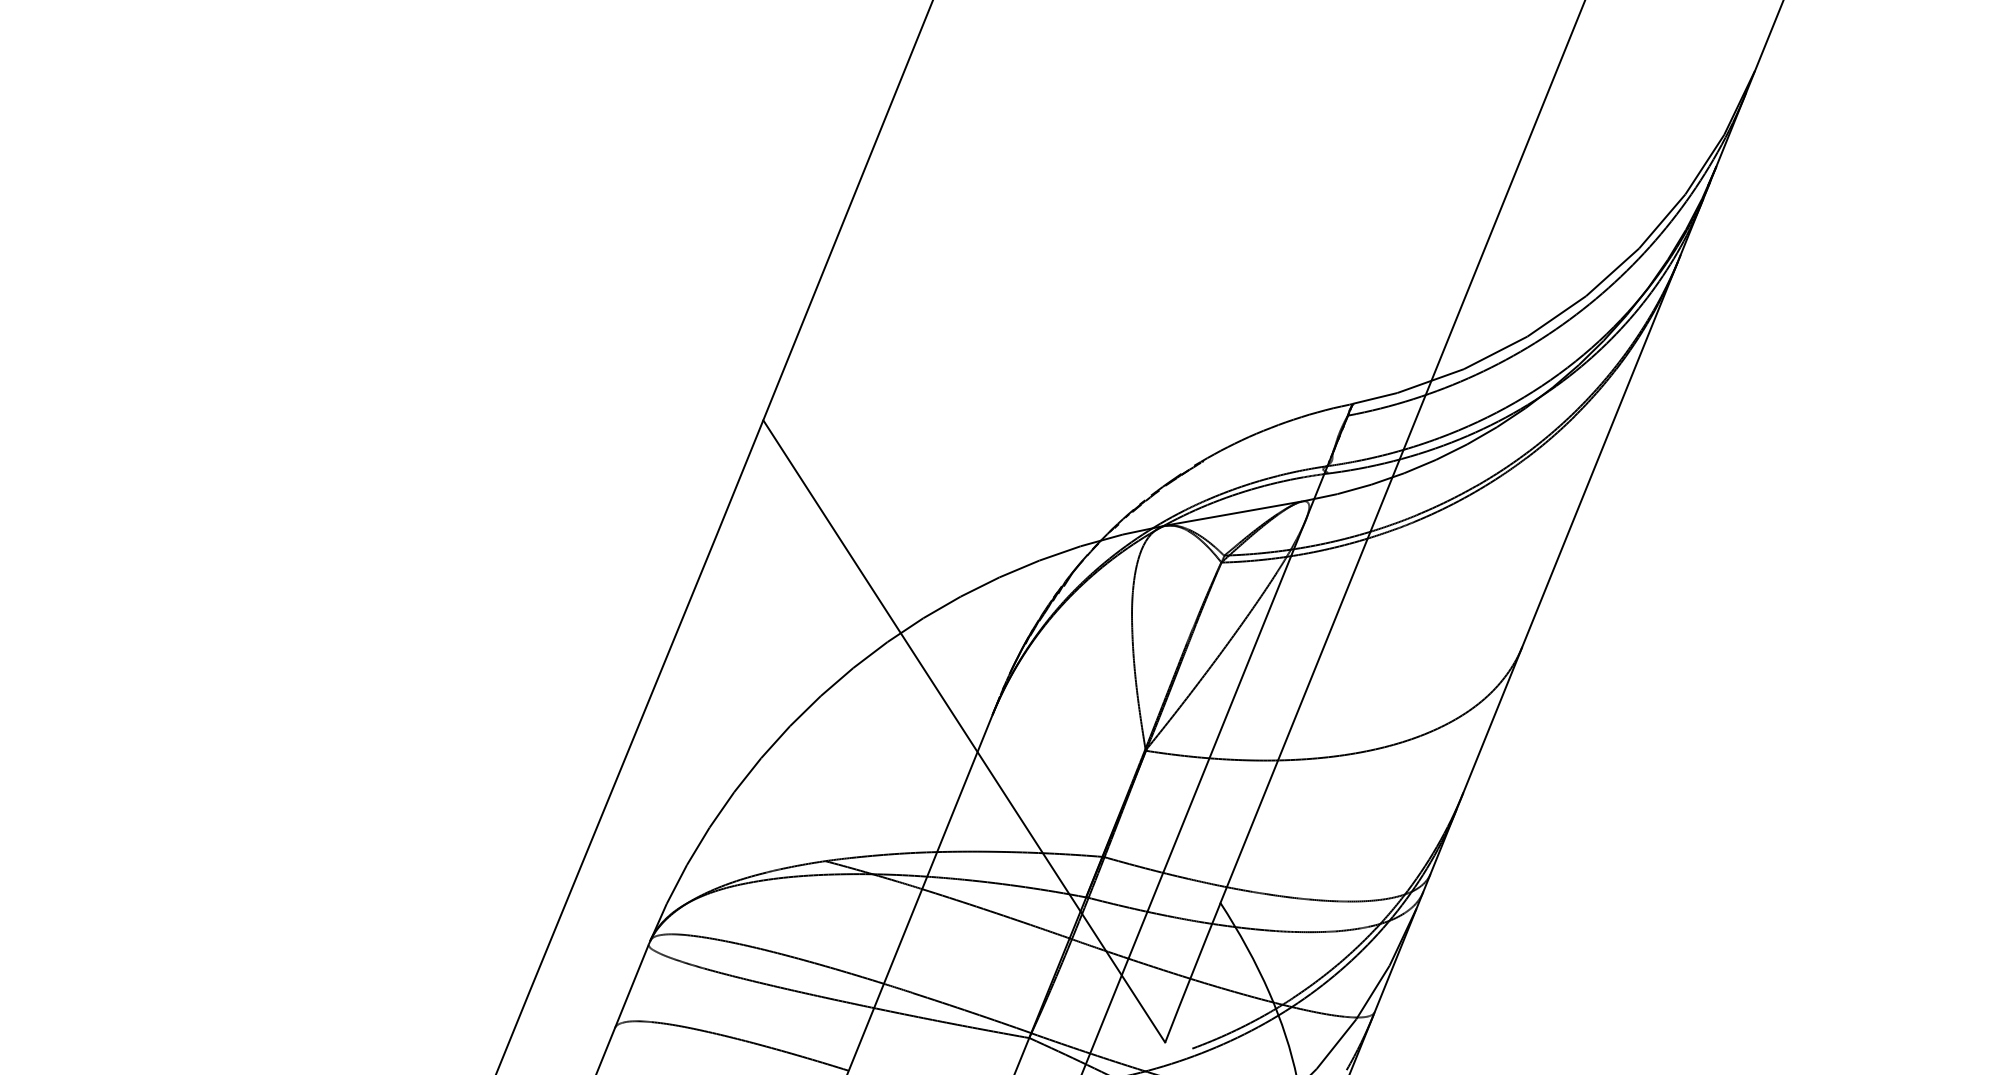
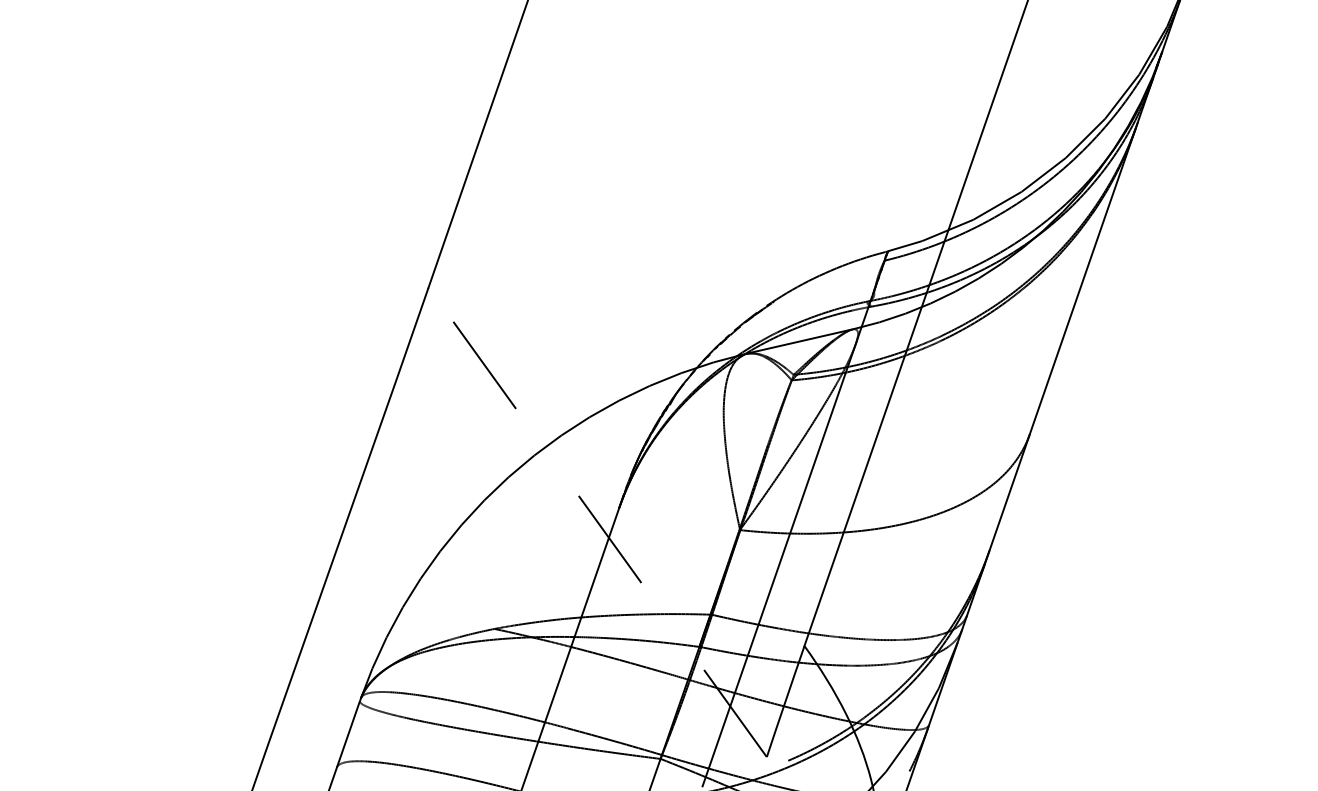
line: (963, 731) -> (597, 522), solid -> dashed

